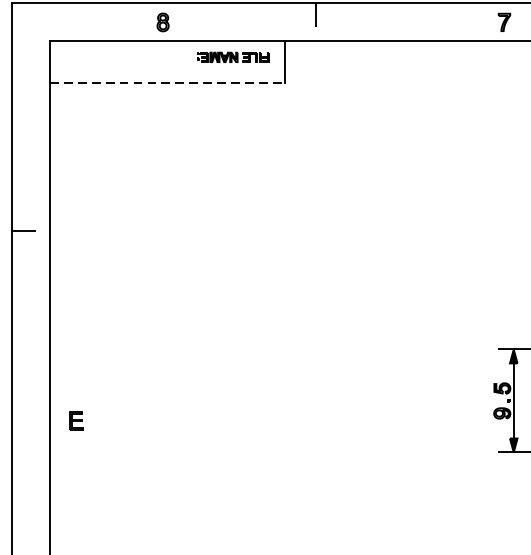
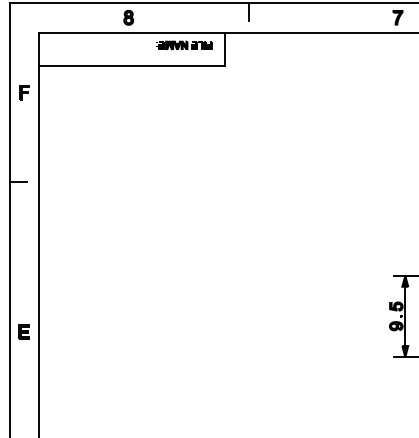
line: (167, 82) -> (132, 65), dashed -> solid
part: (30, 117) -> (24, 92), added
part: (75, 420) -> (23, 331), moved

